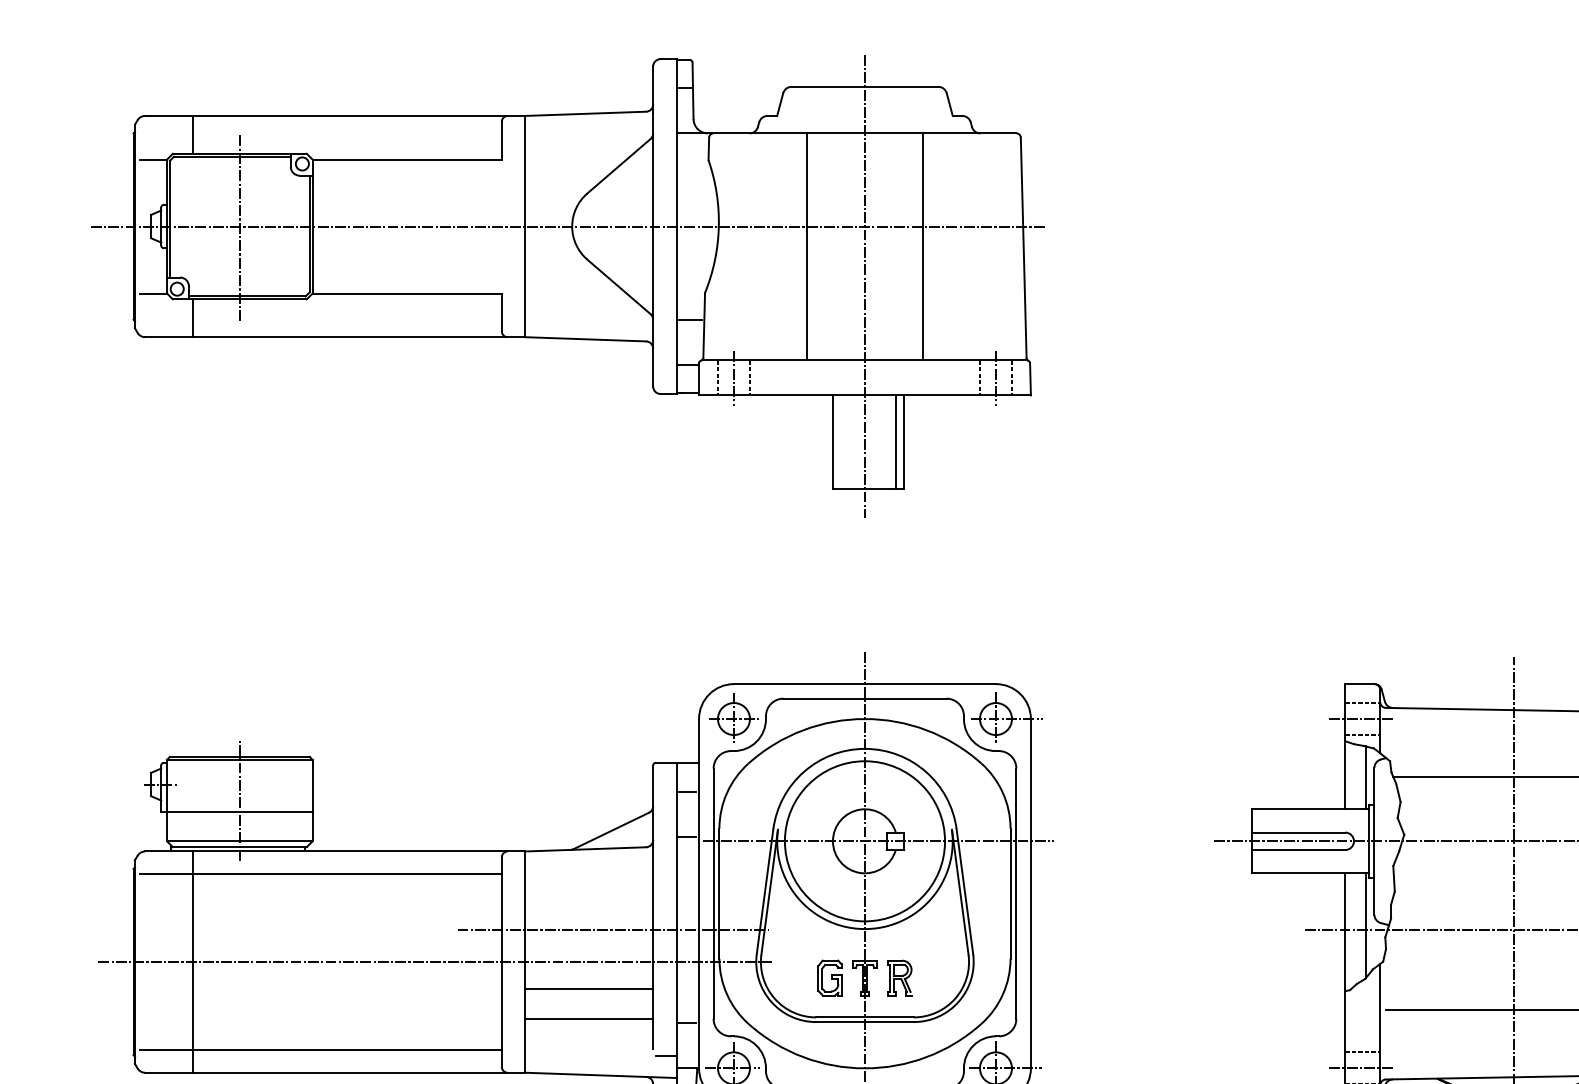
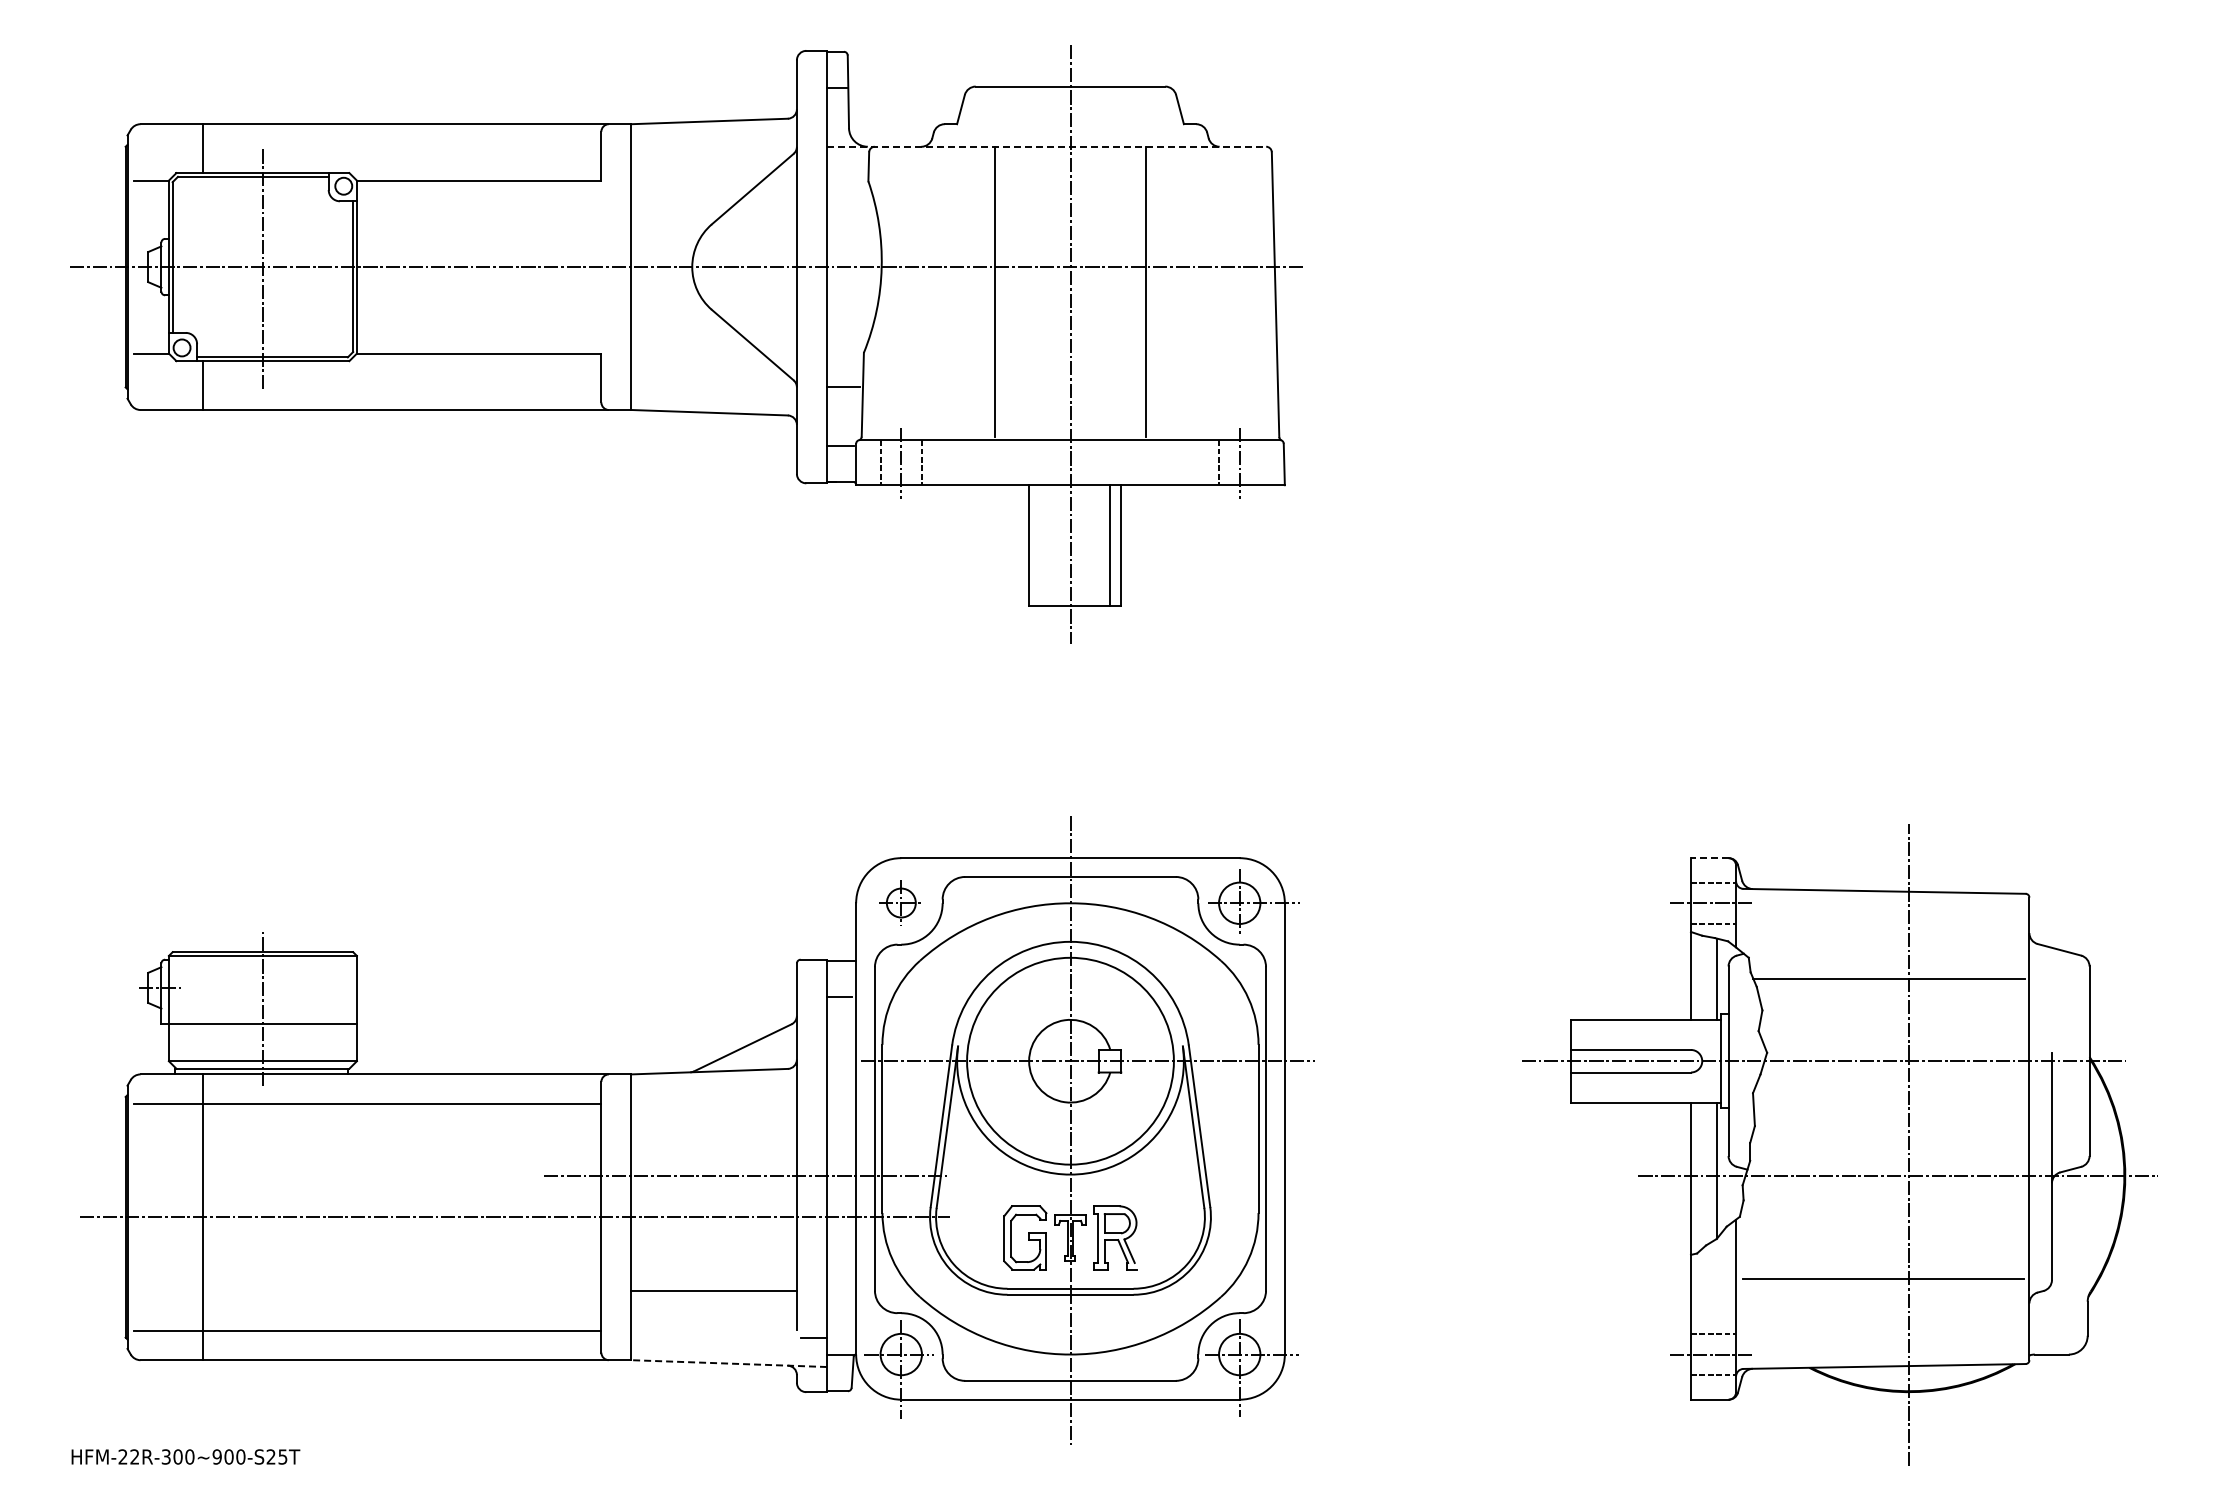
line: (846, 133) -> (1046, 146), solid -> dashed
line: (1012, 377) -> (1260, 462), removed
line: (1359, 684) -> (1709, 858), solid -> dashed
part: (734, 718) -> (901, 902), size x0.7
line: (686, 836) -> (839, 1055), removed
part: (830, 977) -> (1025, 1237), size x1.4
part: (899, 977) -> (1115, 1237), size x1.4
line: (588, 989) -> (713, 1252), removed
line: (686, 1023) -> (839, 1296), removed
line: (601, 1075) -> (729, 1363), solid -> dashed

